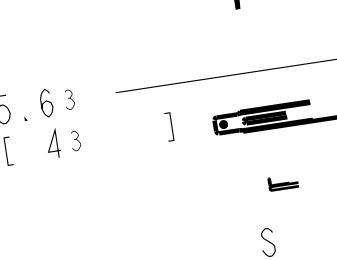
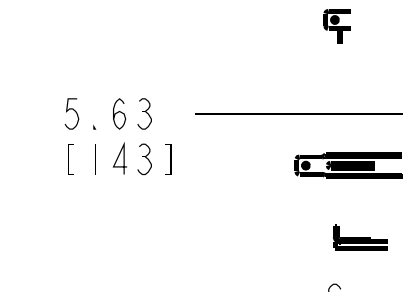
part: (69, 99) -> (144, 113), size x1.43
line: (171, 126) -> (170, 159), moved
part: (75, 140) -> (144, 158), size x1.43
line: (31, 147) -> (95, 159), added
part: (283, 182) -> (360, 237), size x1.67

